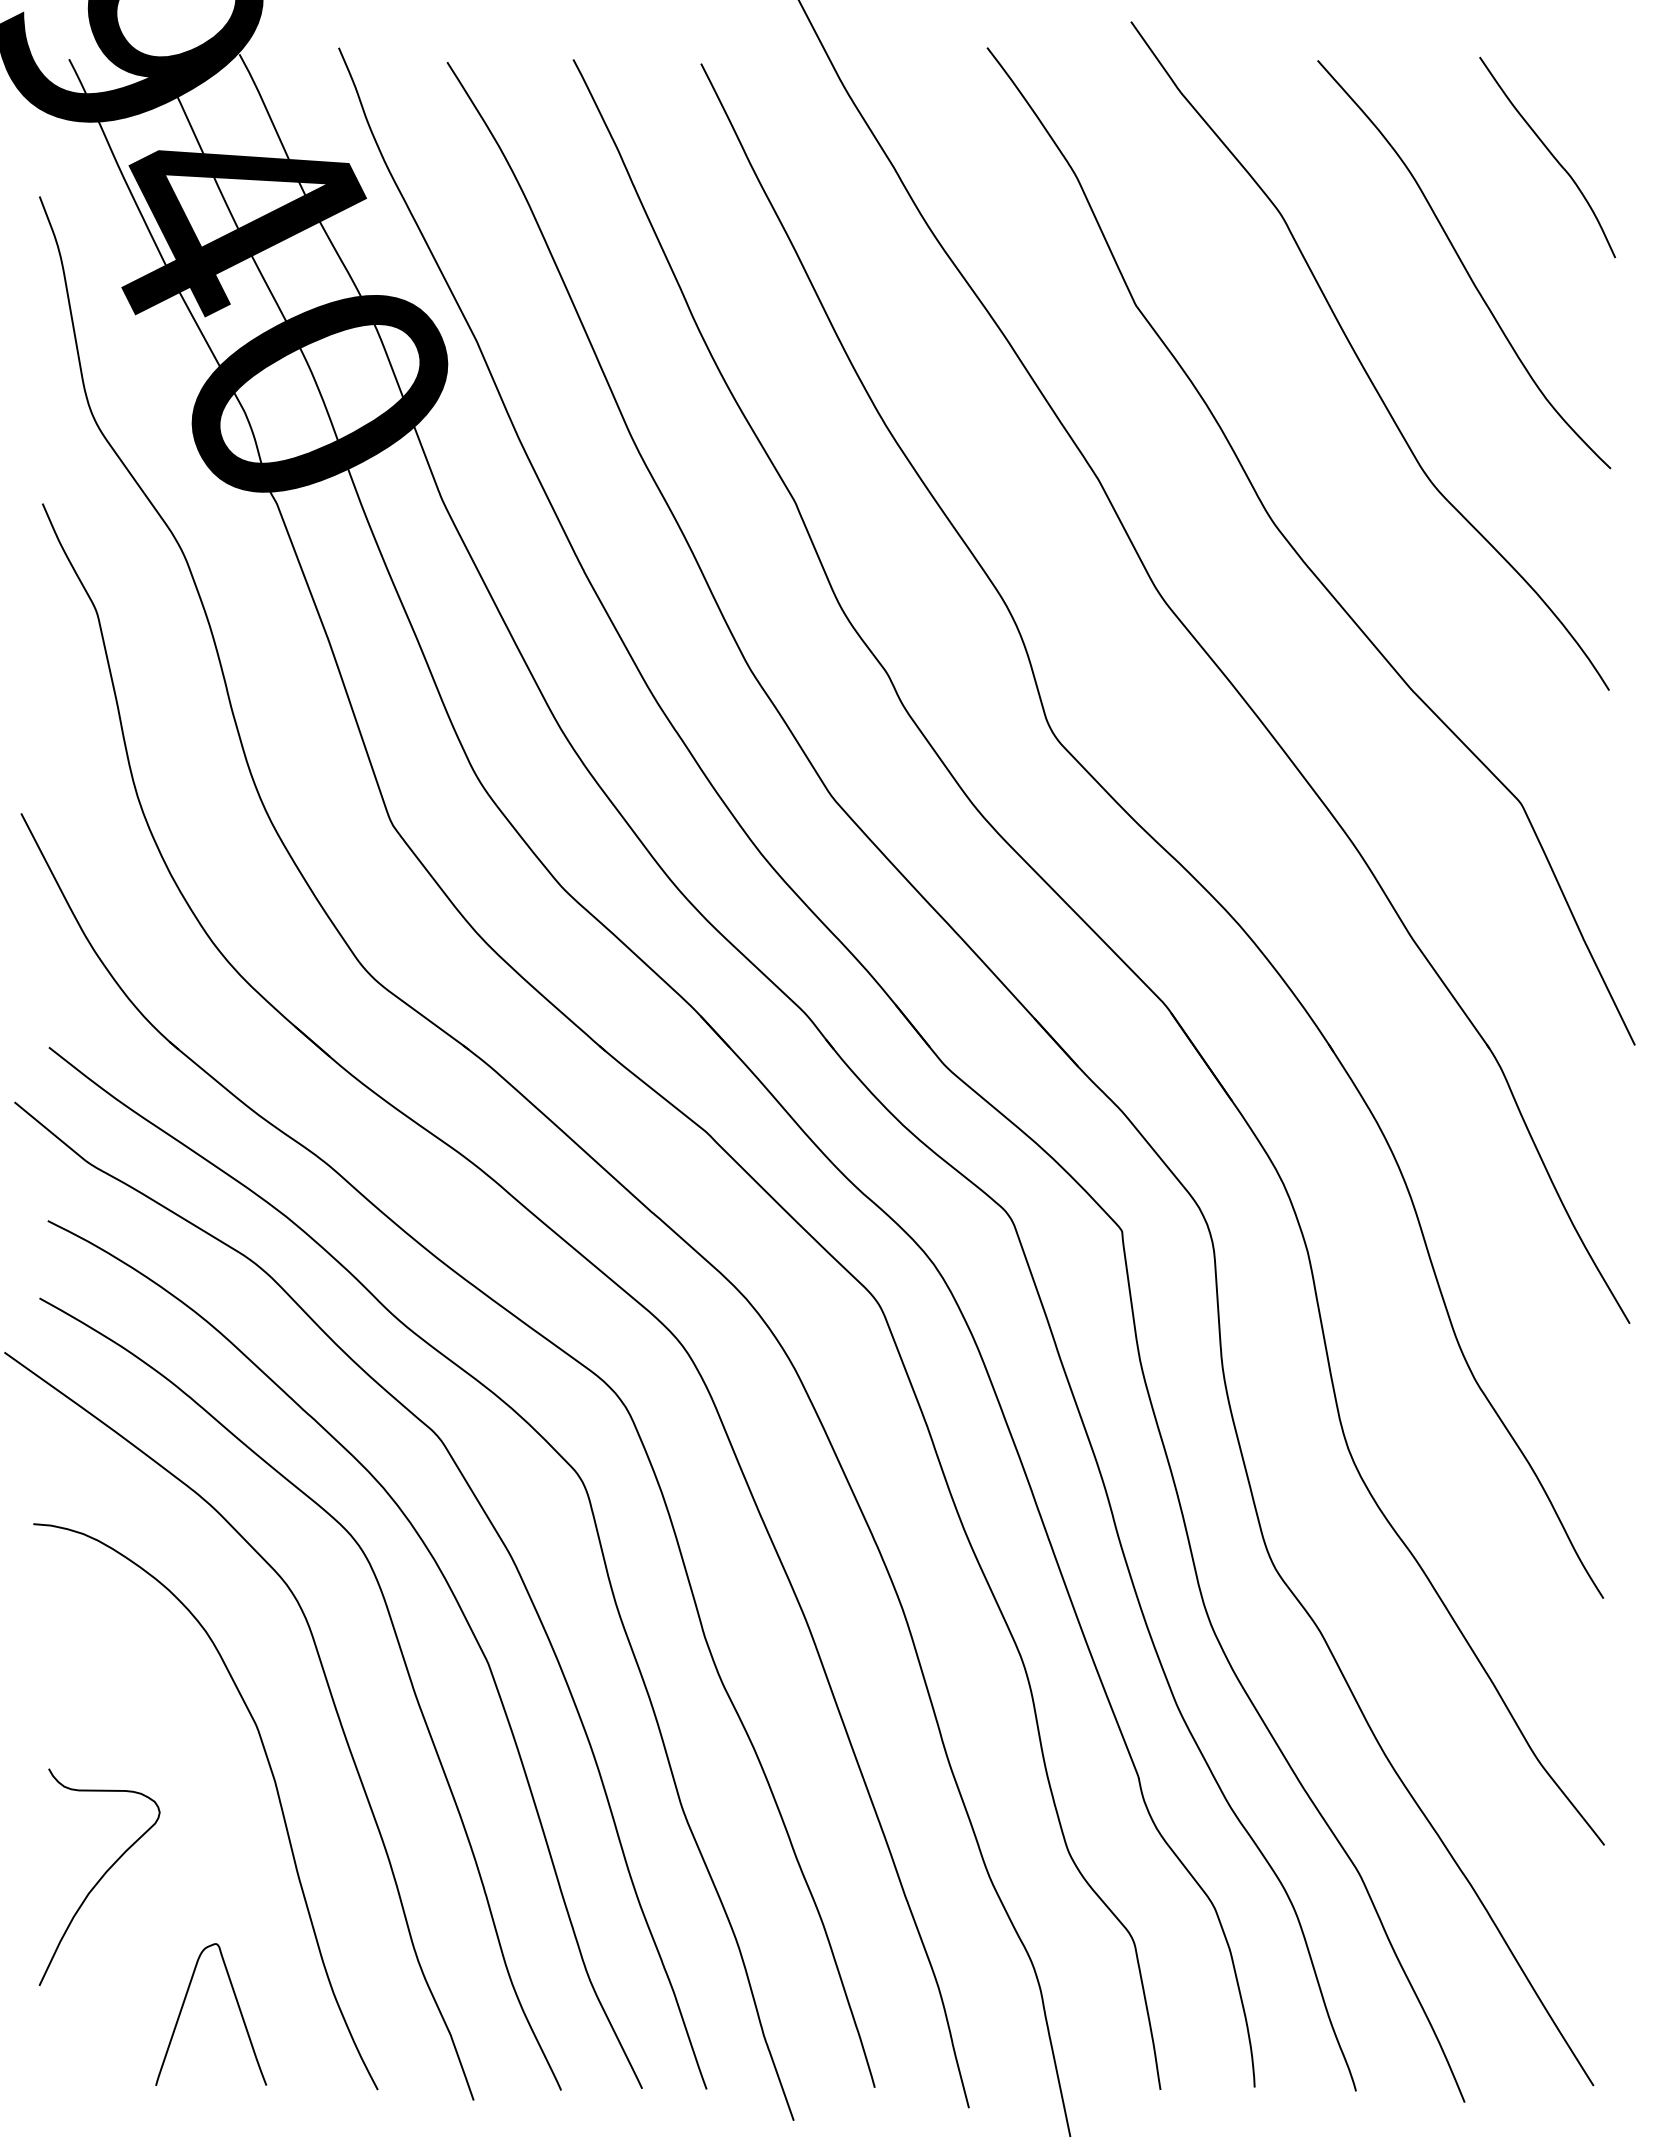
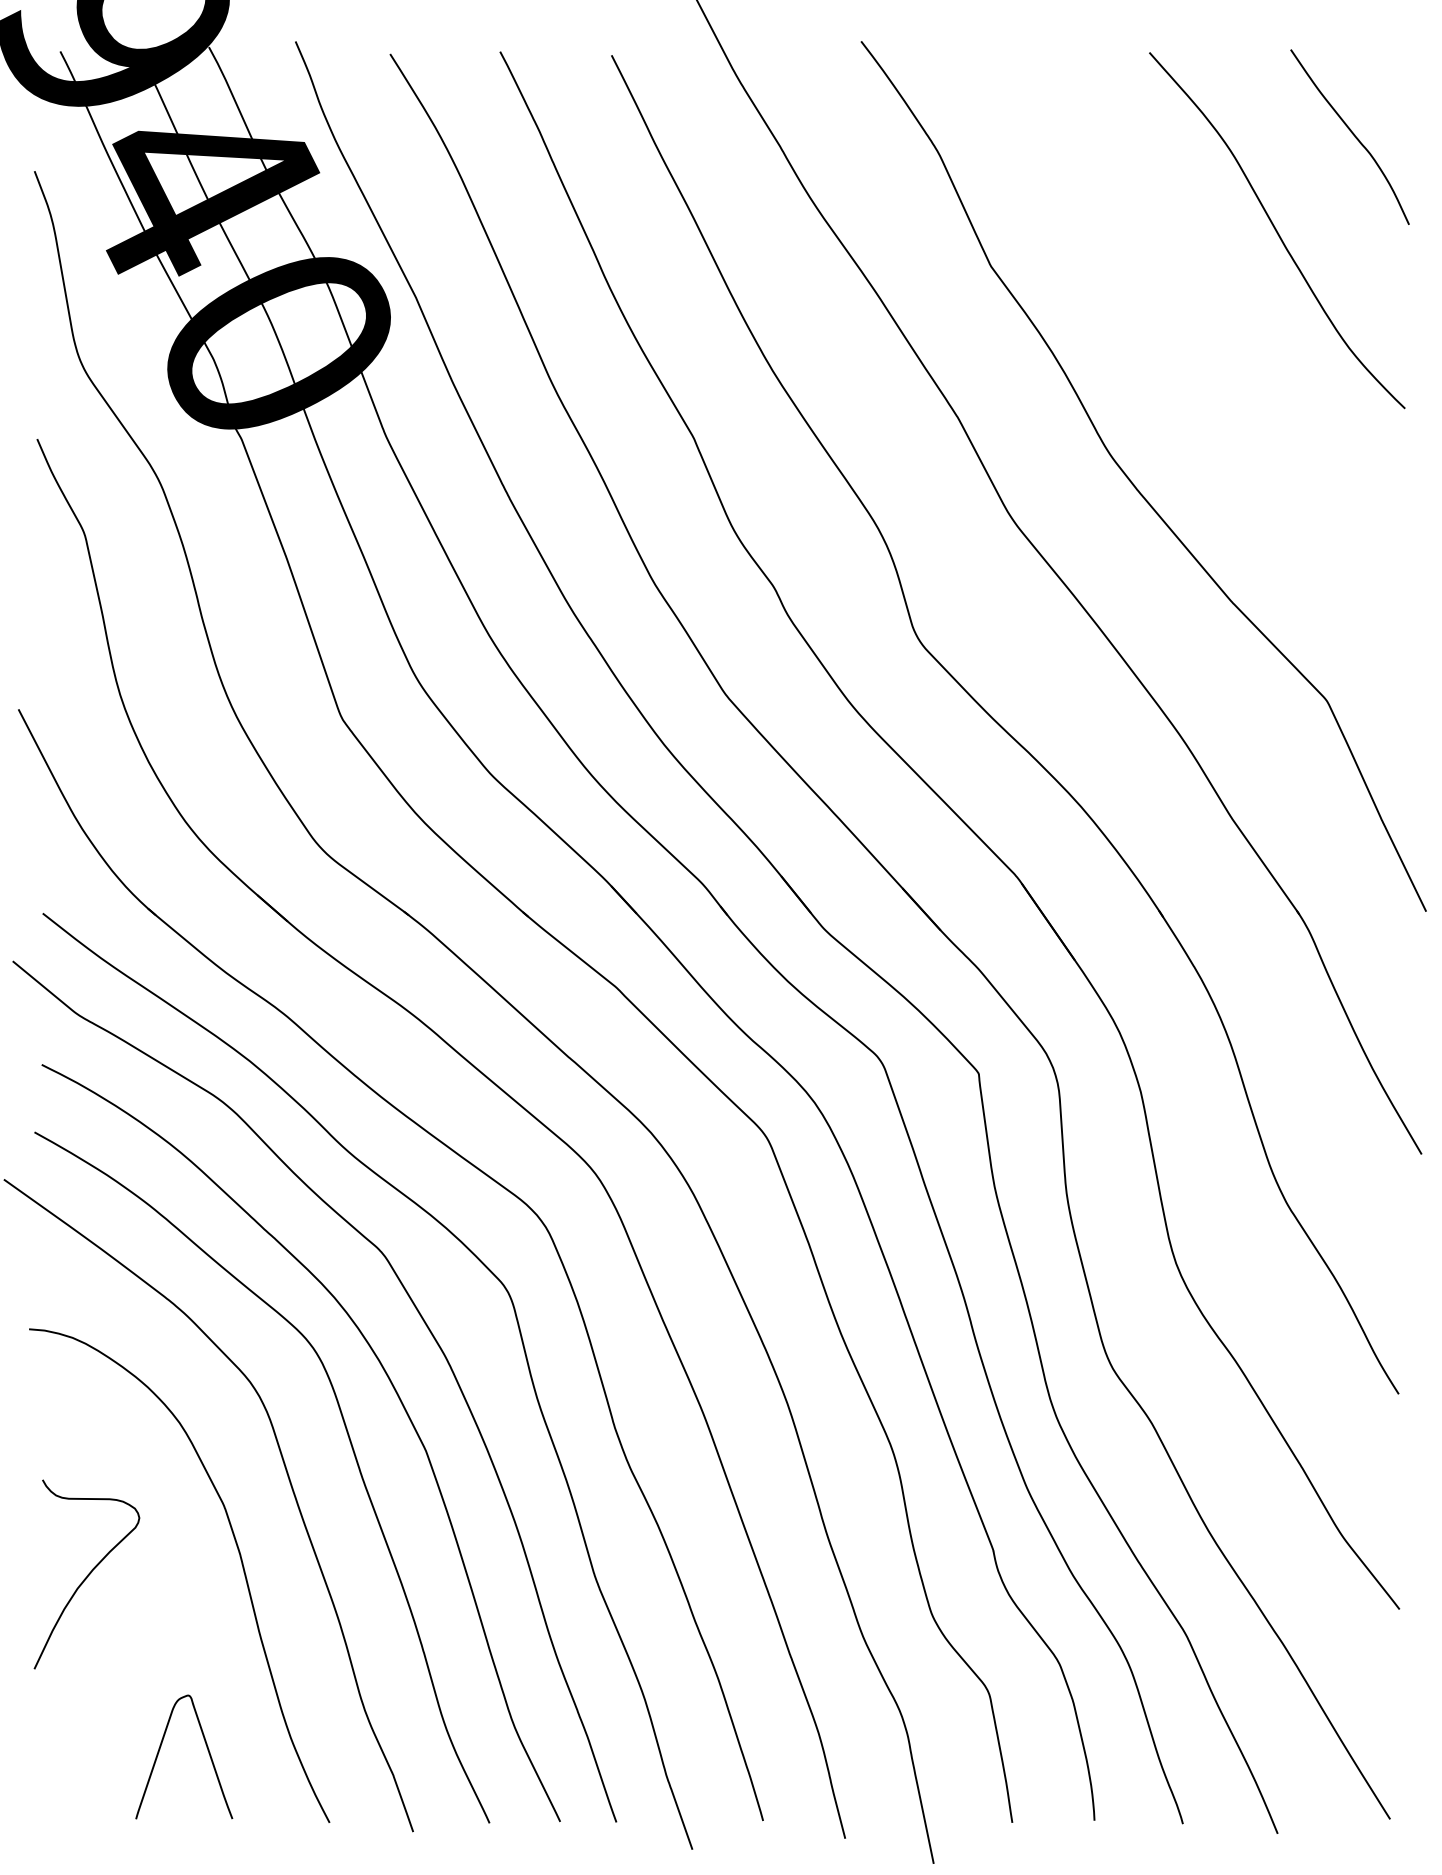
curve: (1361, 361) -> (1187, 315), removed
curve: (100, 1877) -> (87, 1574), moved

